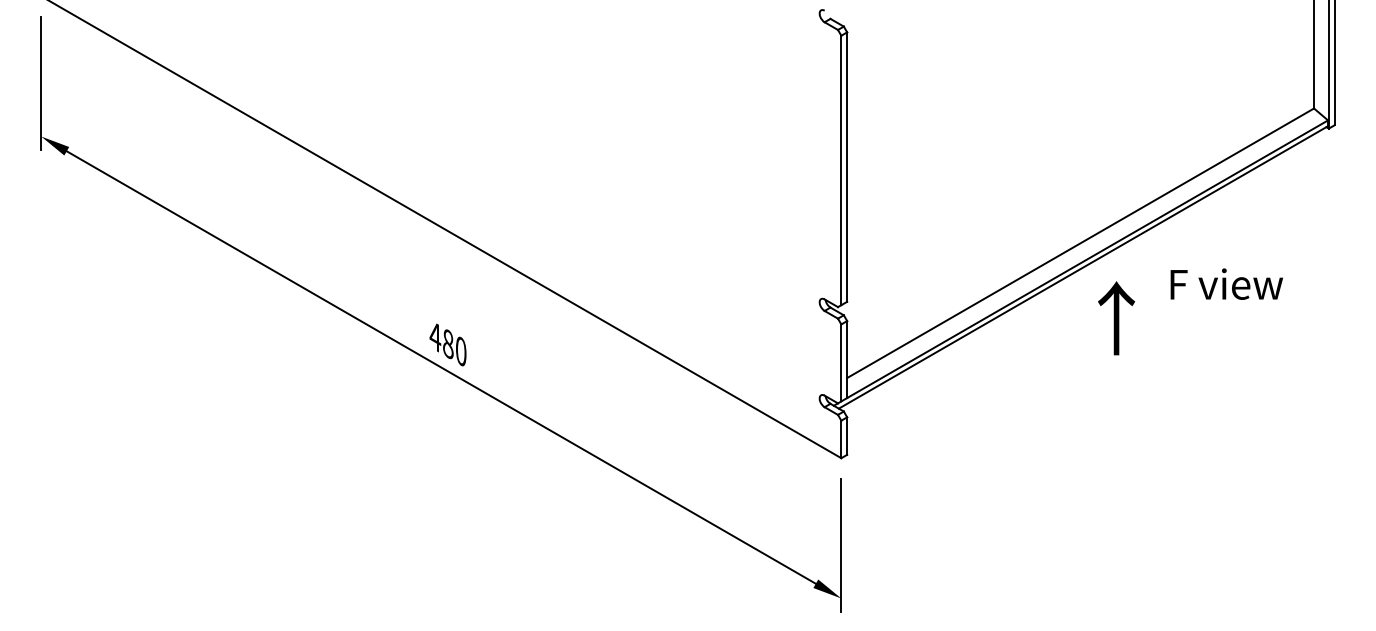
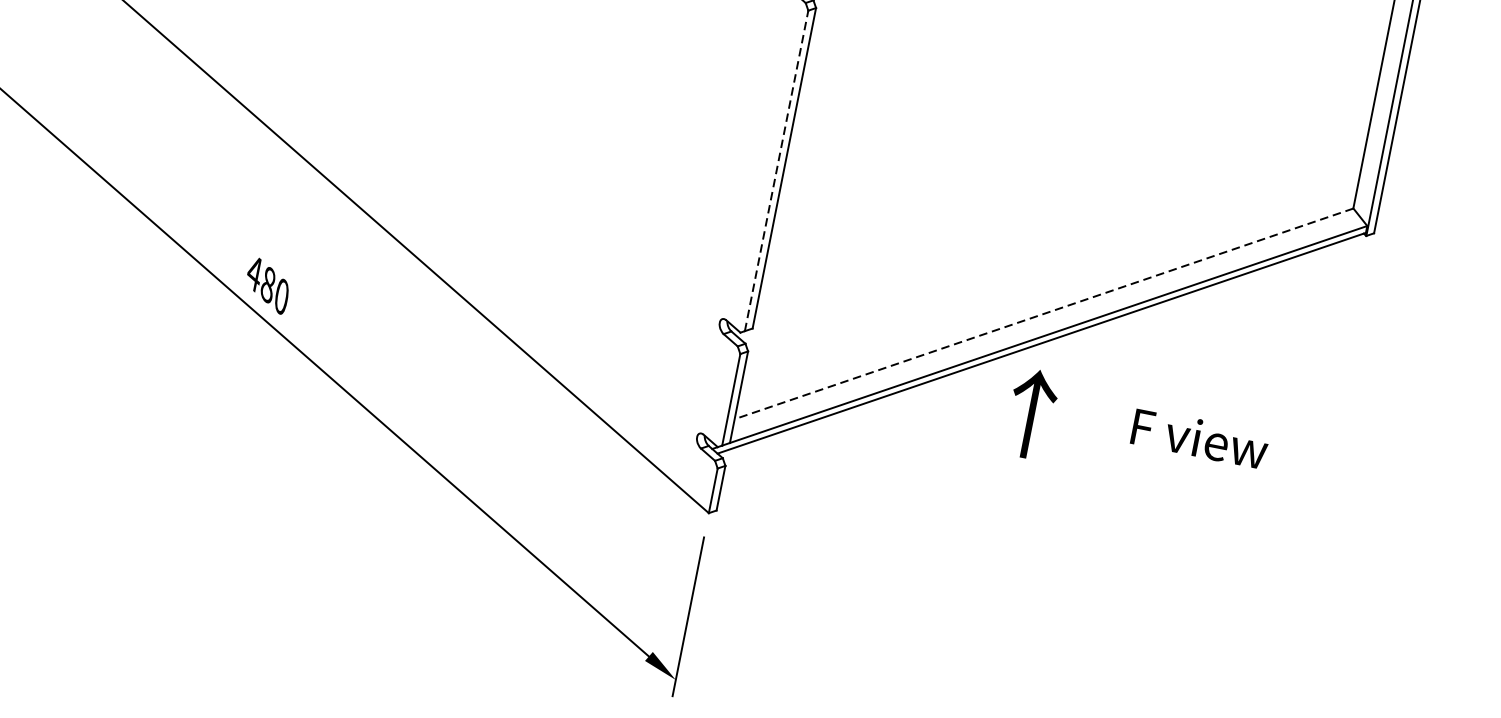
line: (841, 170) -> (776, 170), solid -> dashed
line: (1080, 243) -> (1043, 314), solid -> dashed
text: (1226, 283) -> (1199, 437), moved
text: (1116, 318) -> (1031, 414), moved

